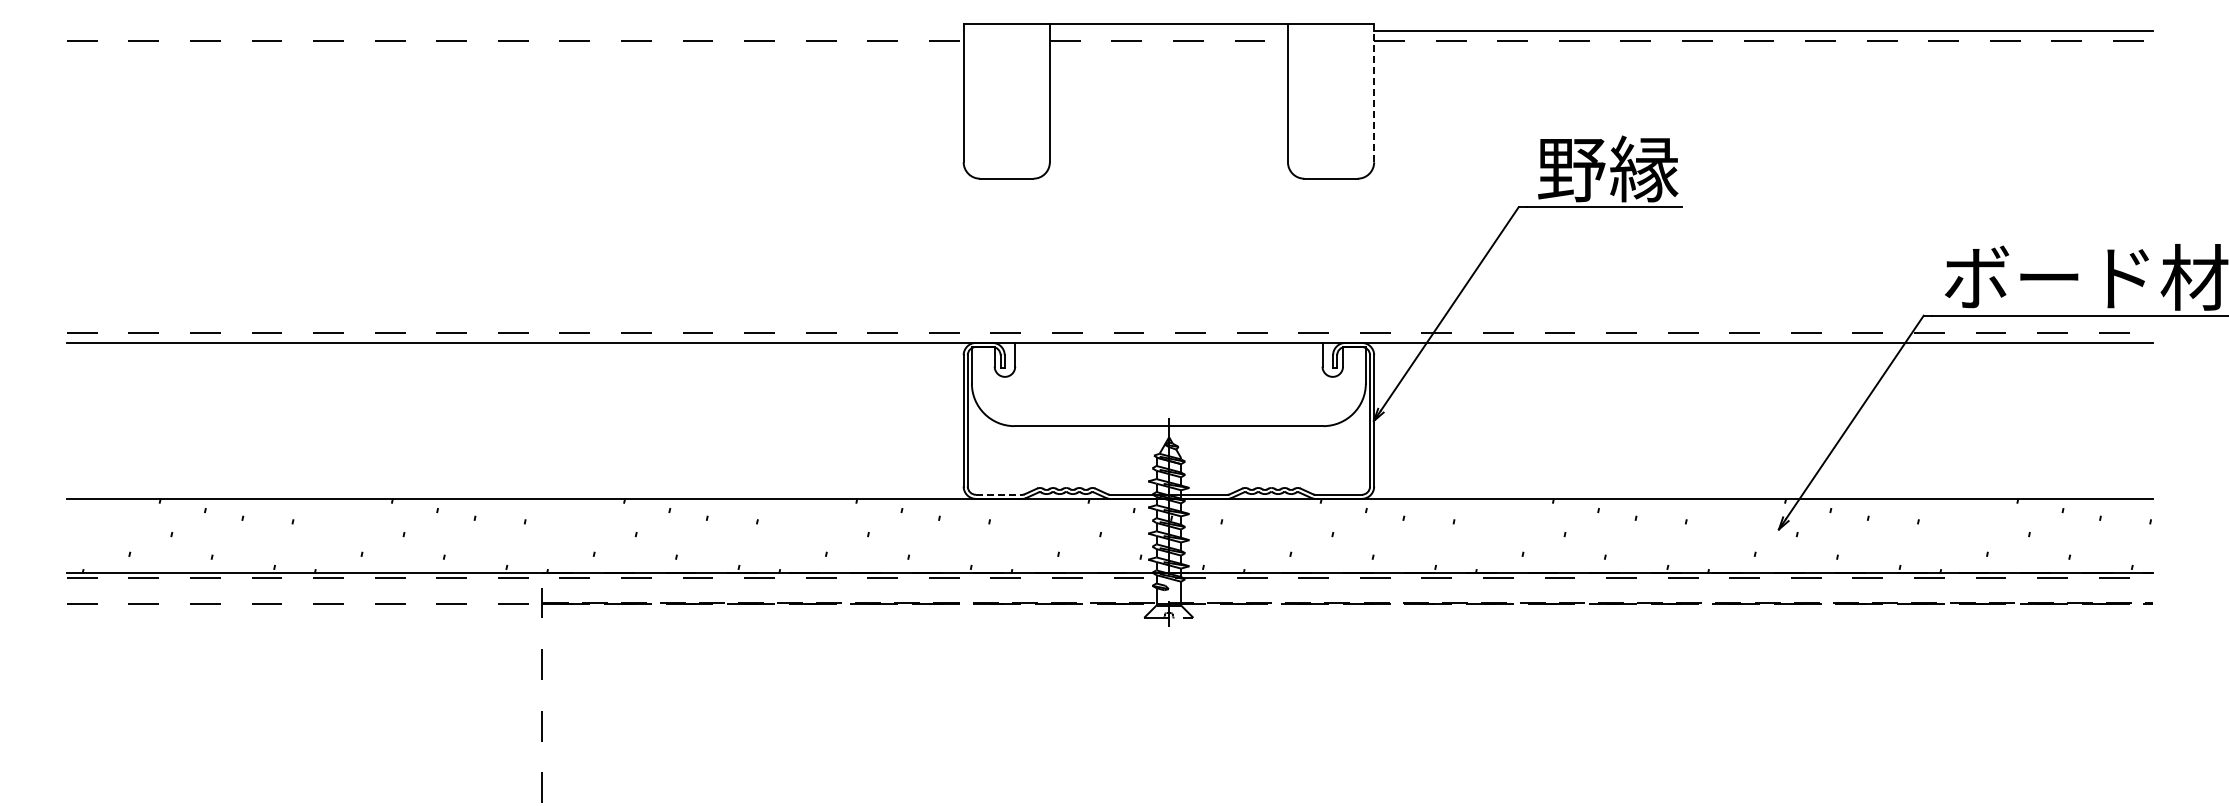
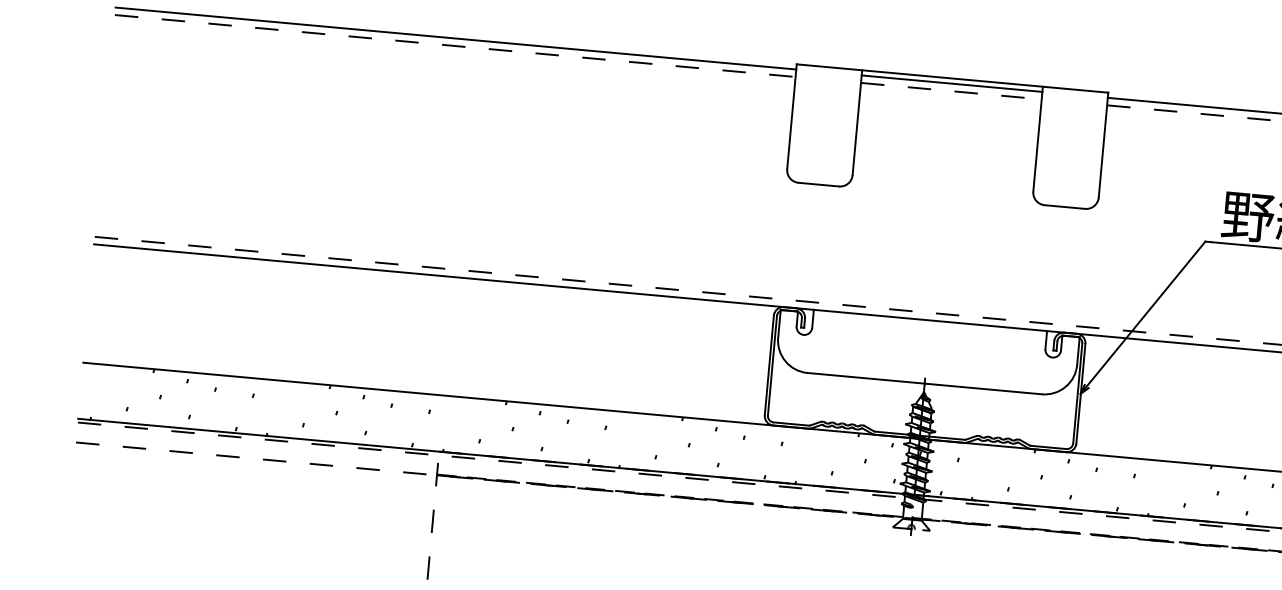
line: (514, 30) -> (455, 38), added
line: (1168, 30) -> (951, 83), added
line: (1374, 92) -> (1103, 144), dashed -> solid
line: (999, 494) -> (791, 423), dashed -> solid

